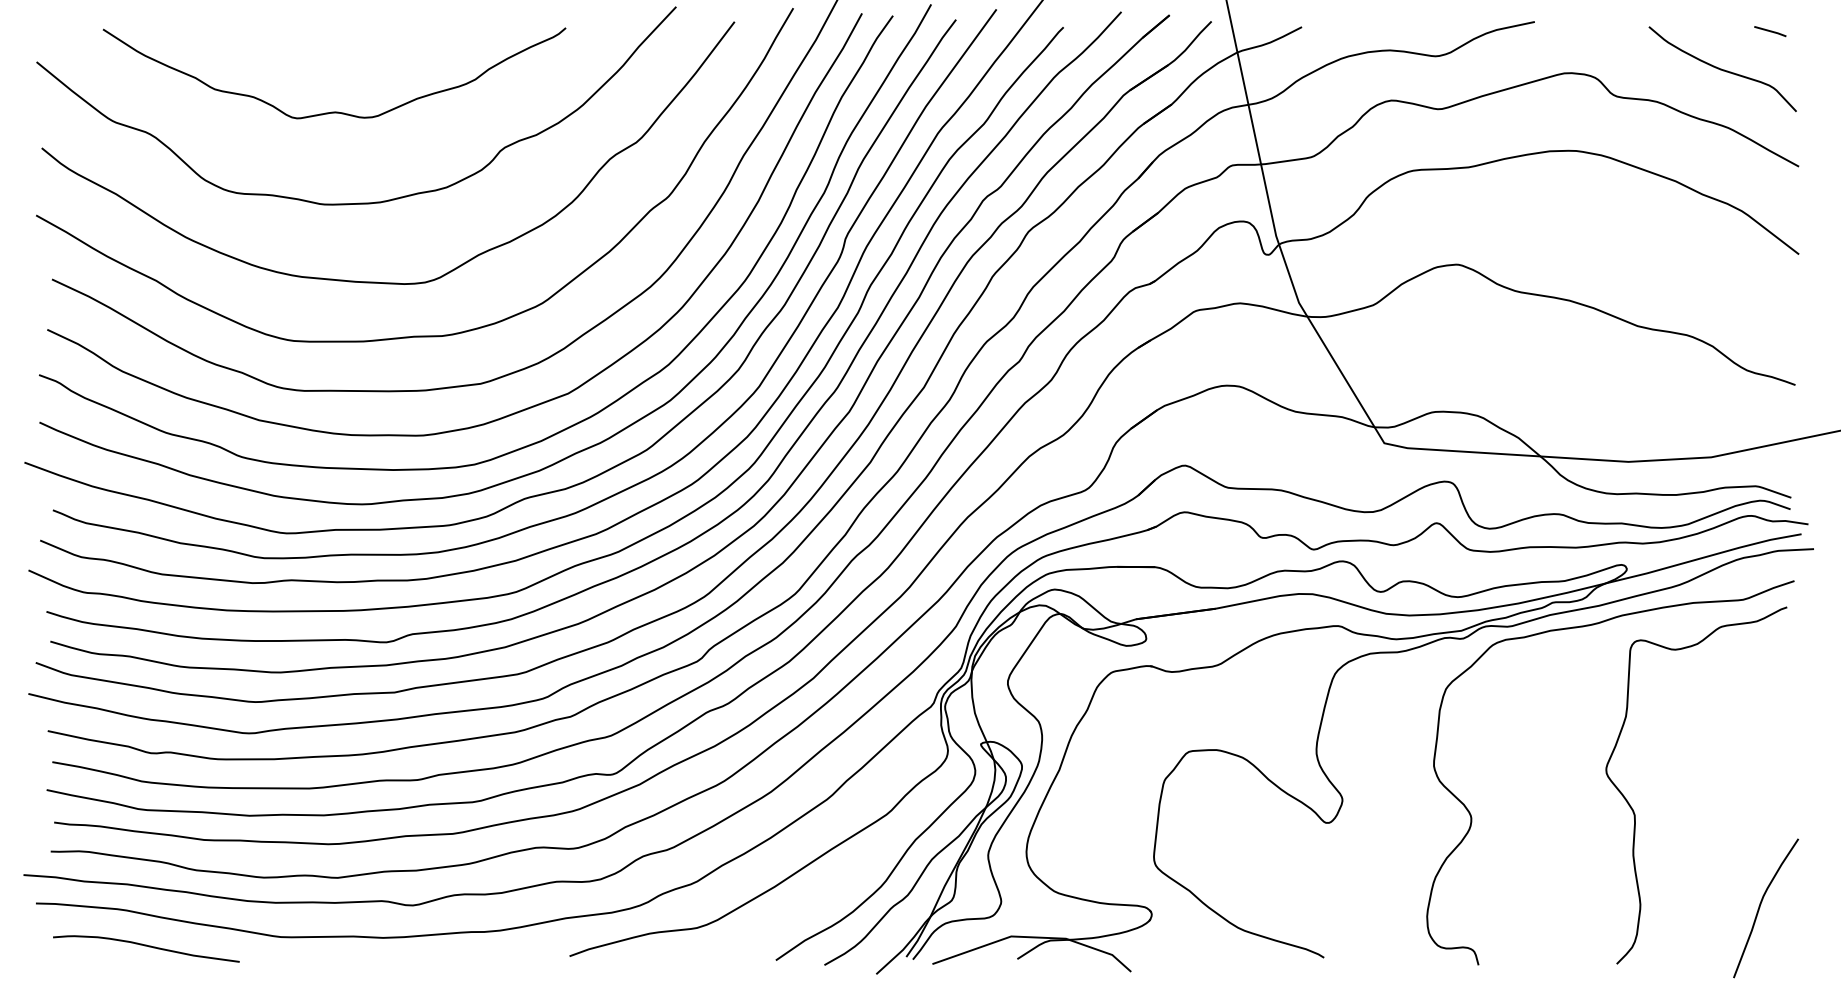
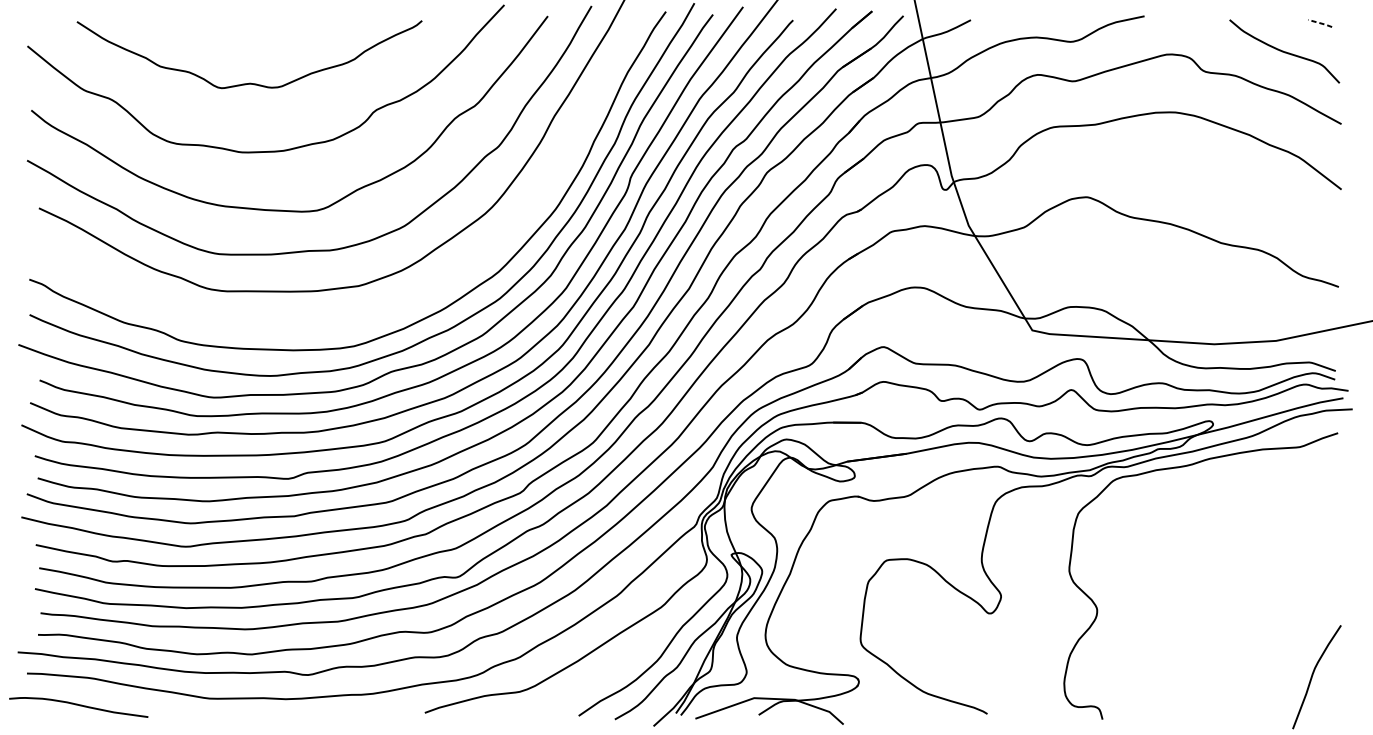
line: (1771, 31) -> (1321, 23), solid -> dashed
curve: (524, 408) -> (391, 304), removed
curve: (1634, 811) -> (1218, 604), removed
curve: (146, 946) -> (78, 705), moved

